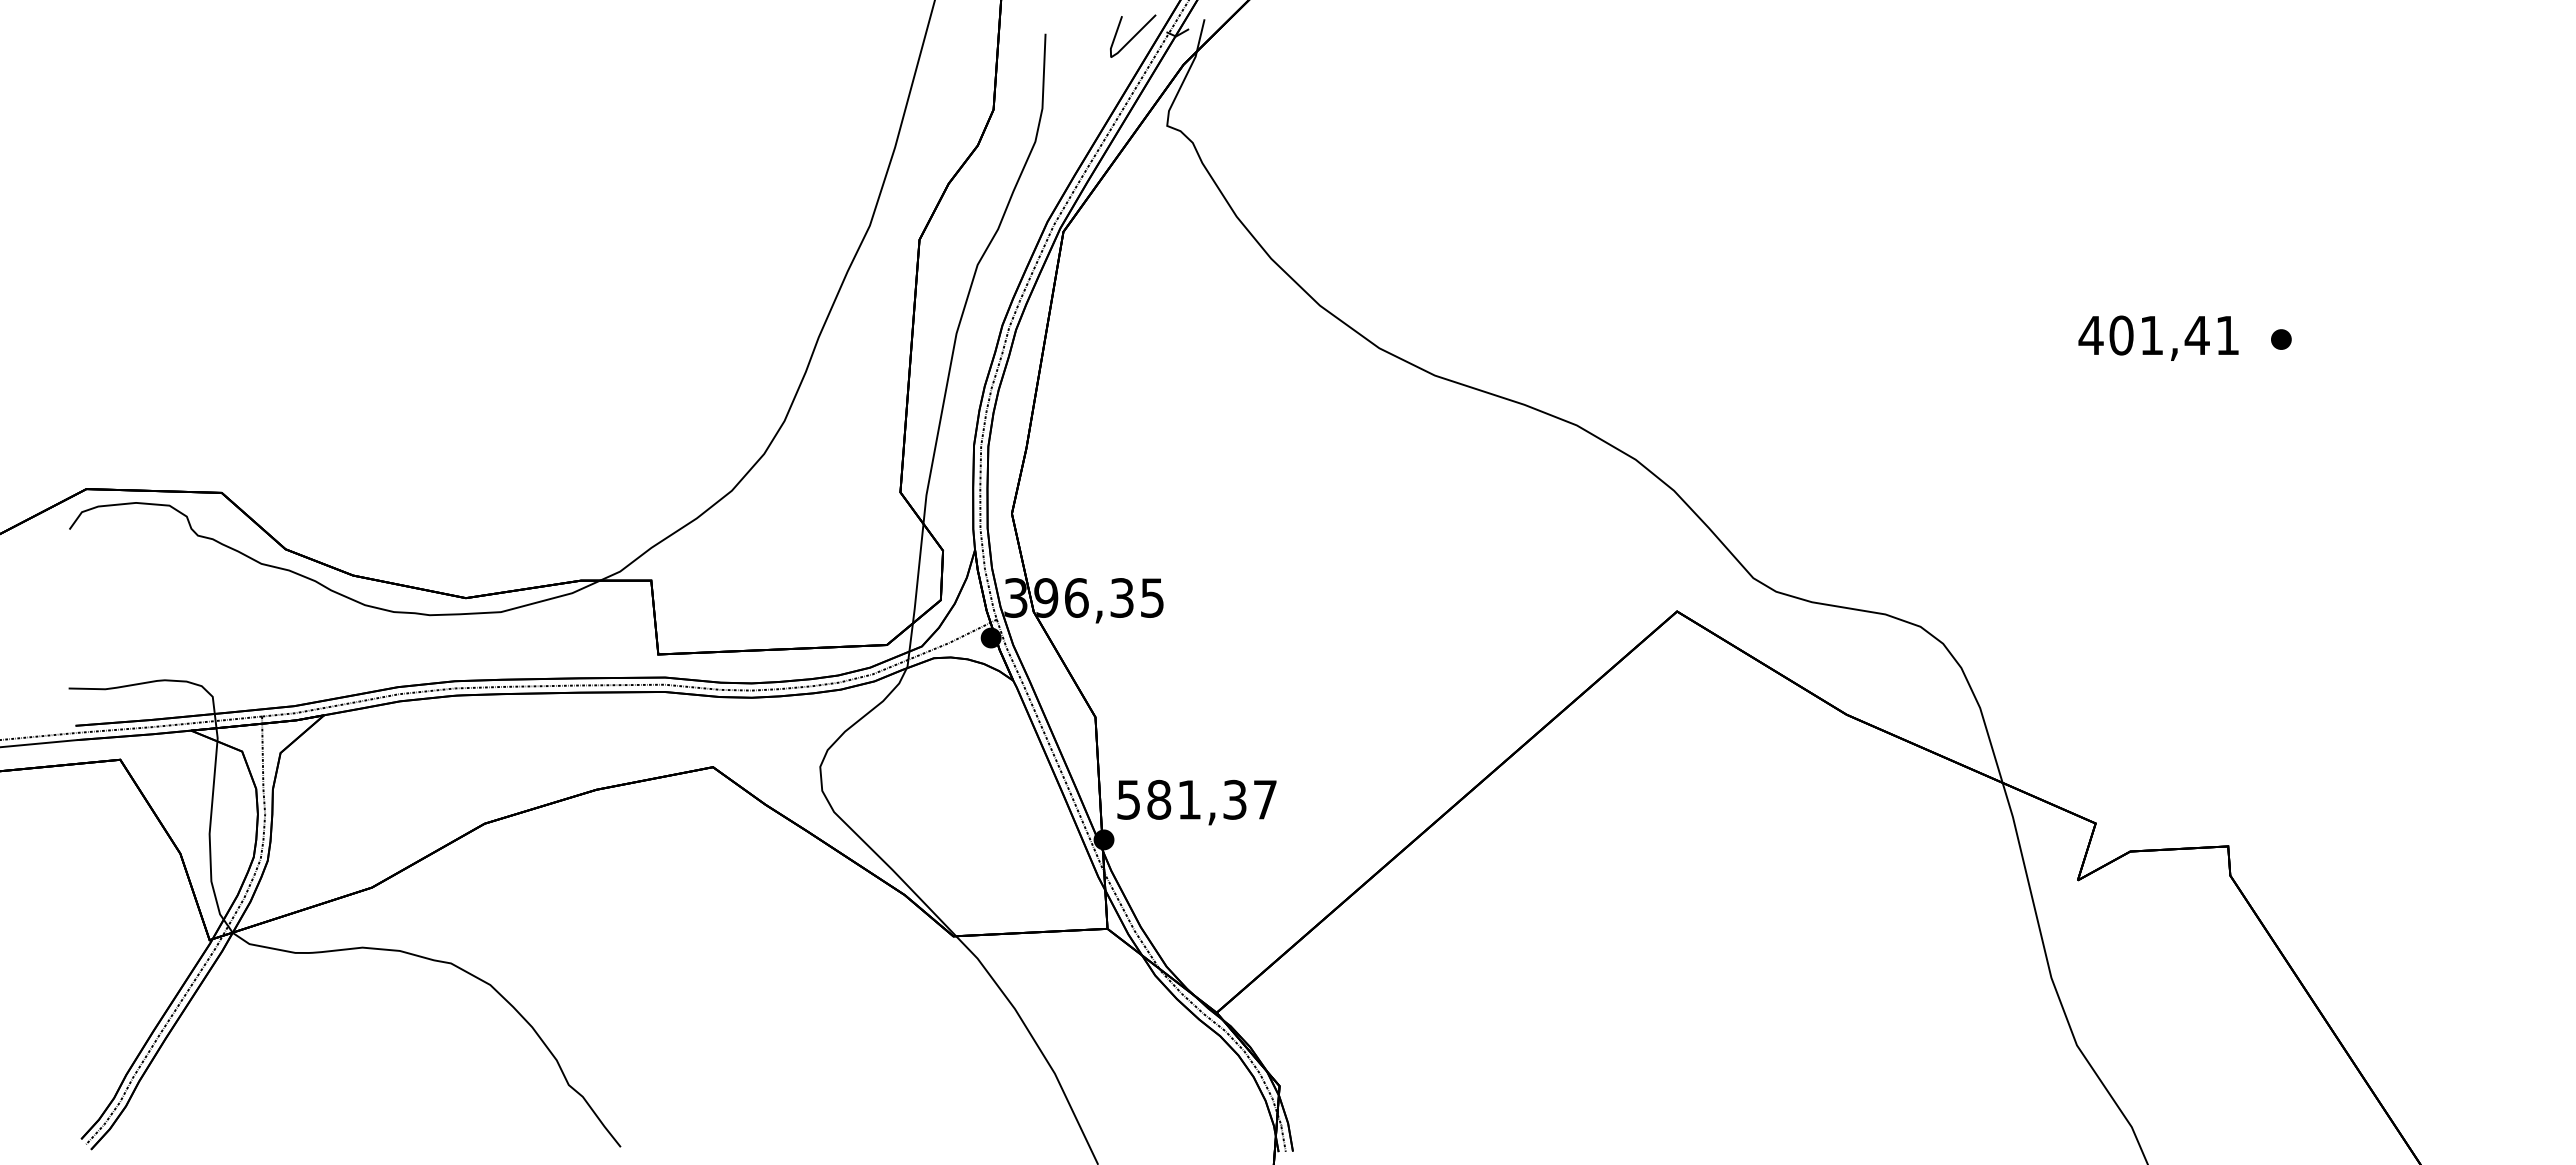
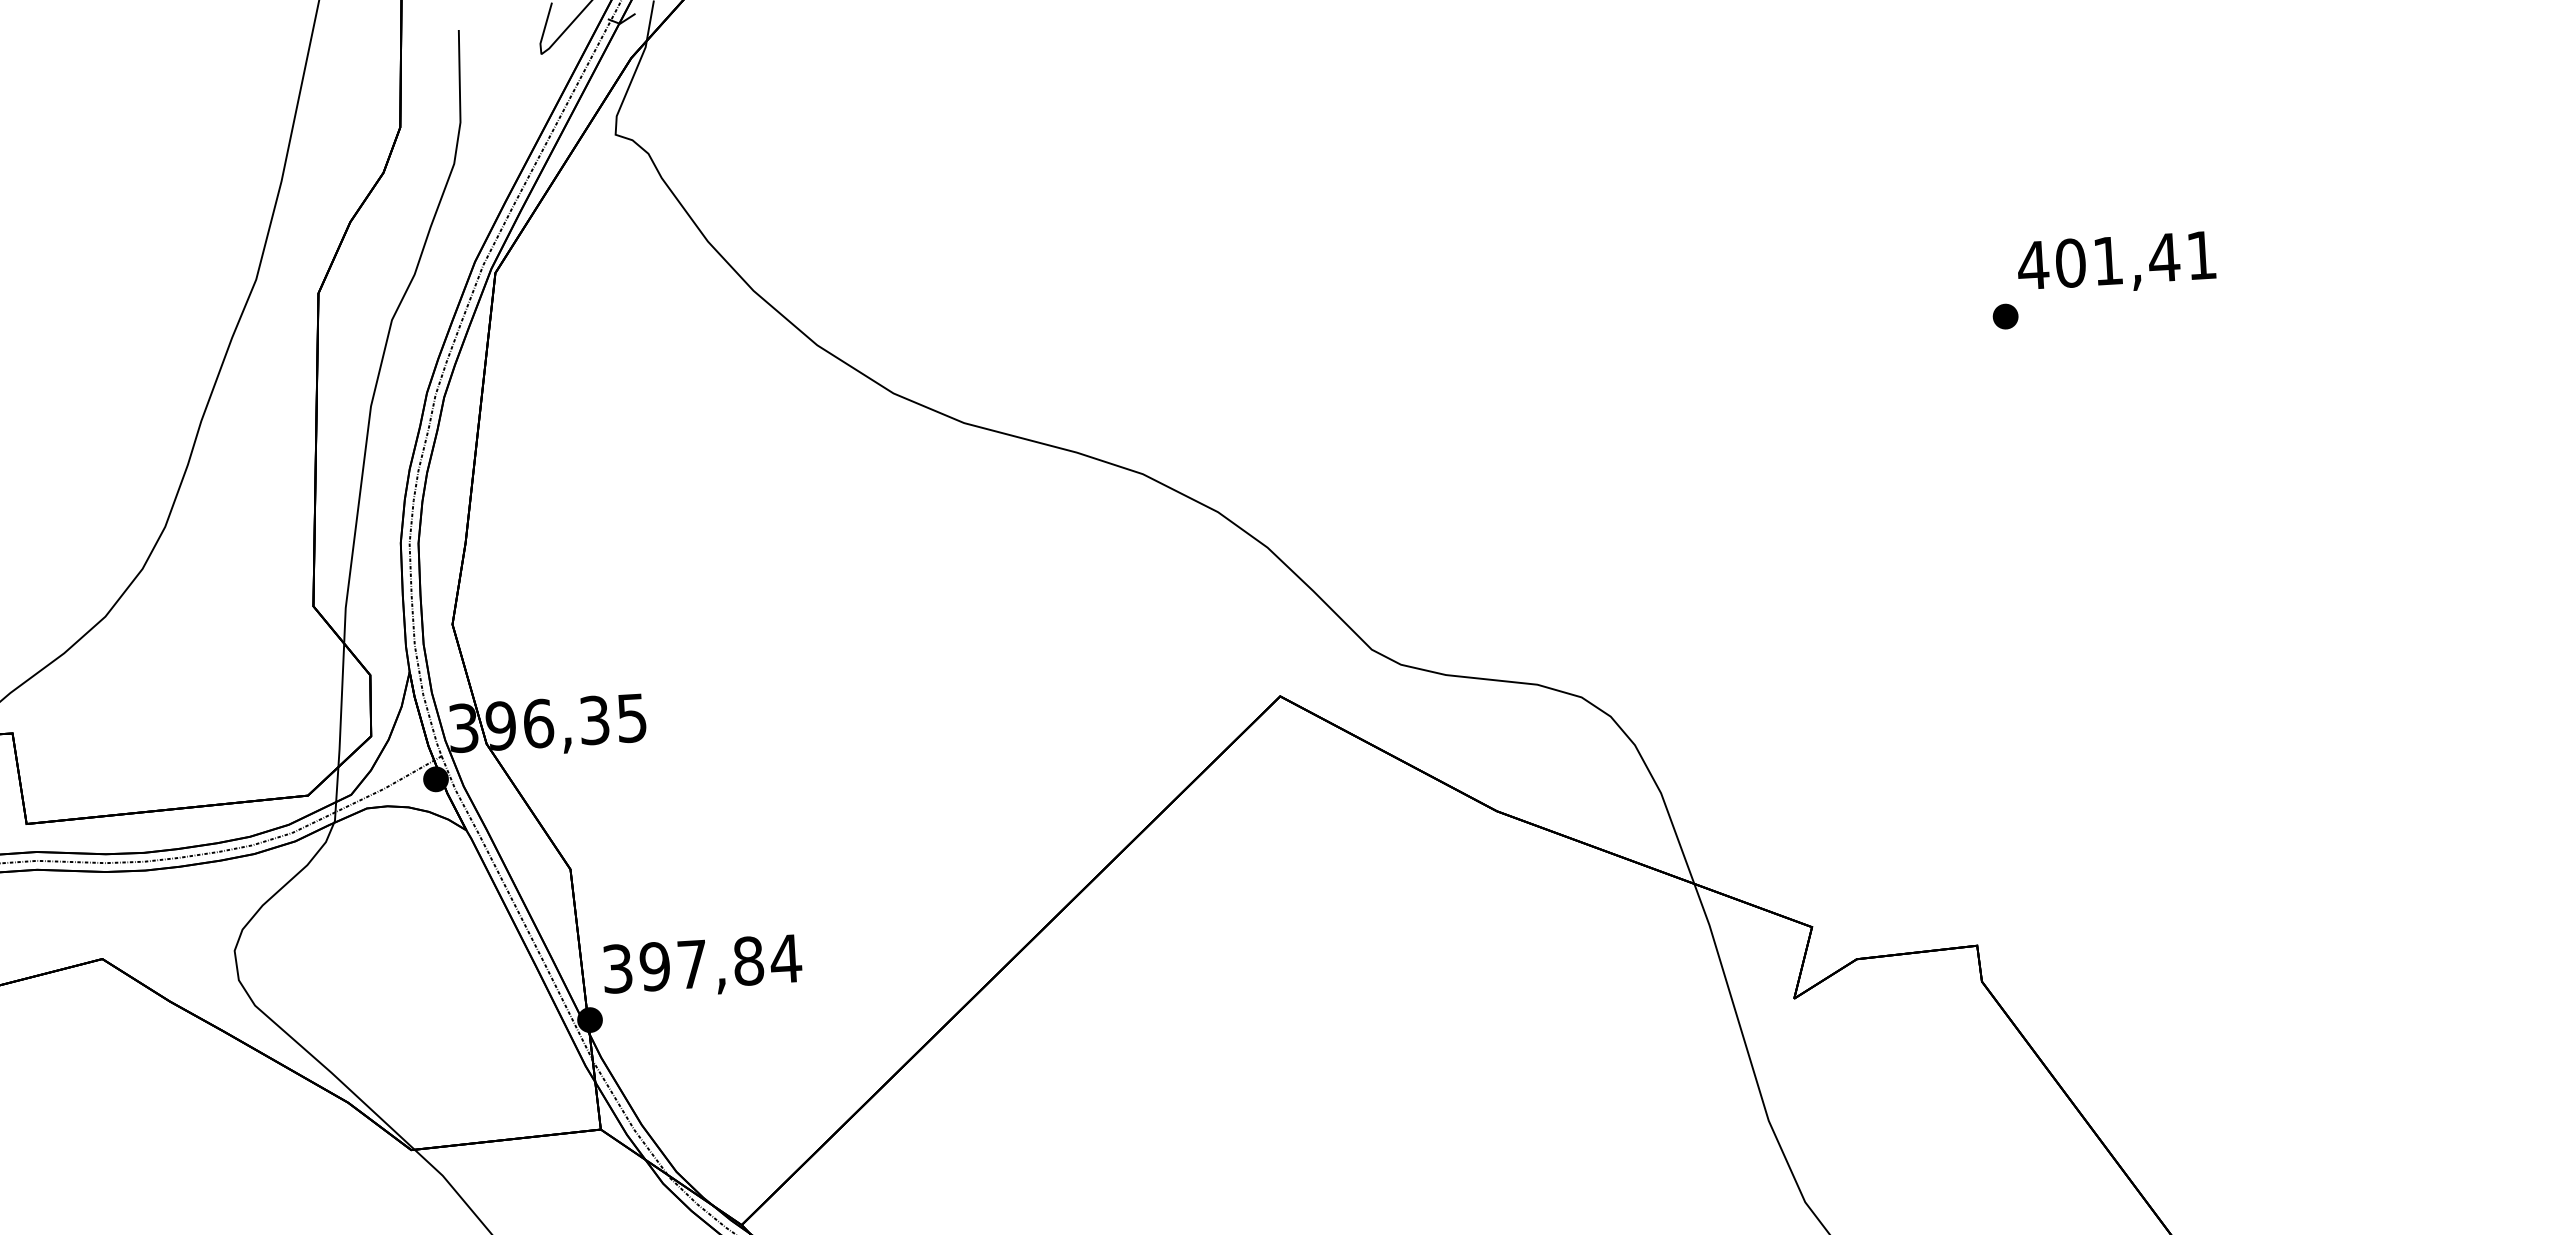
text: (2158, 337) -> (2116, 262), moved
text: (1197, 799) -> (702, 963), 581,37 -> 397,84

